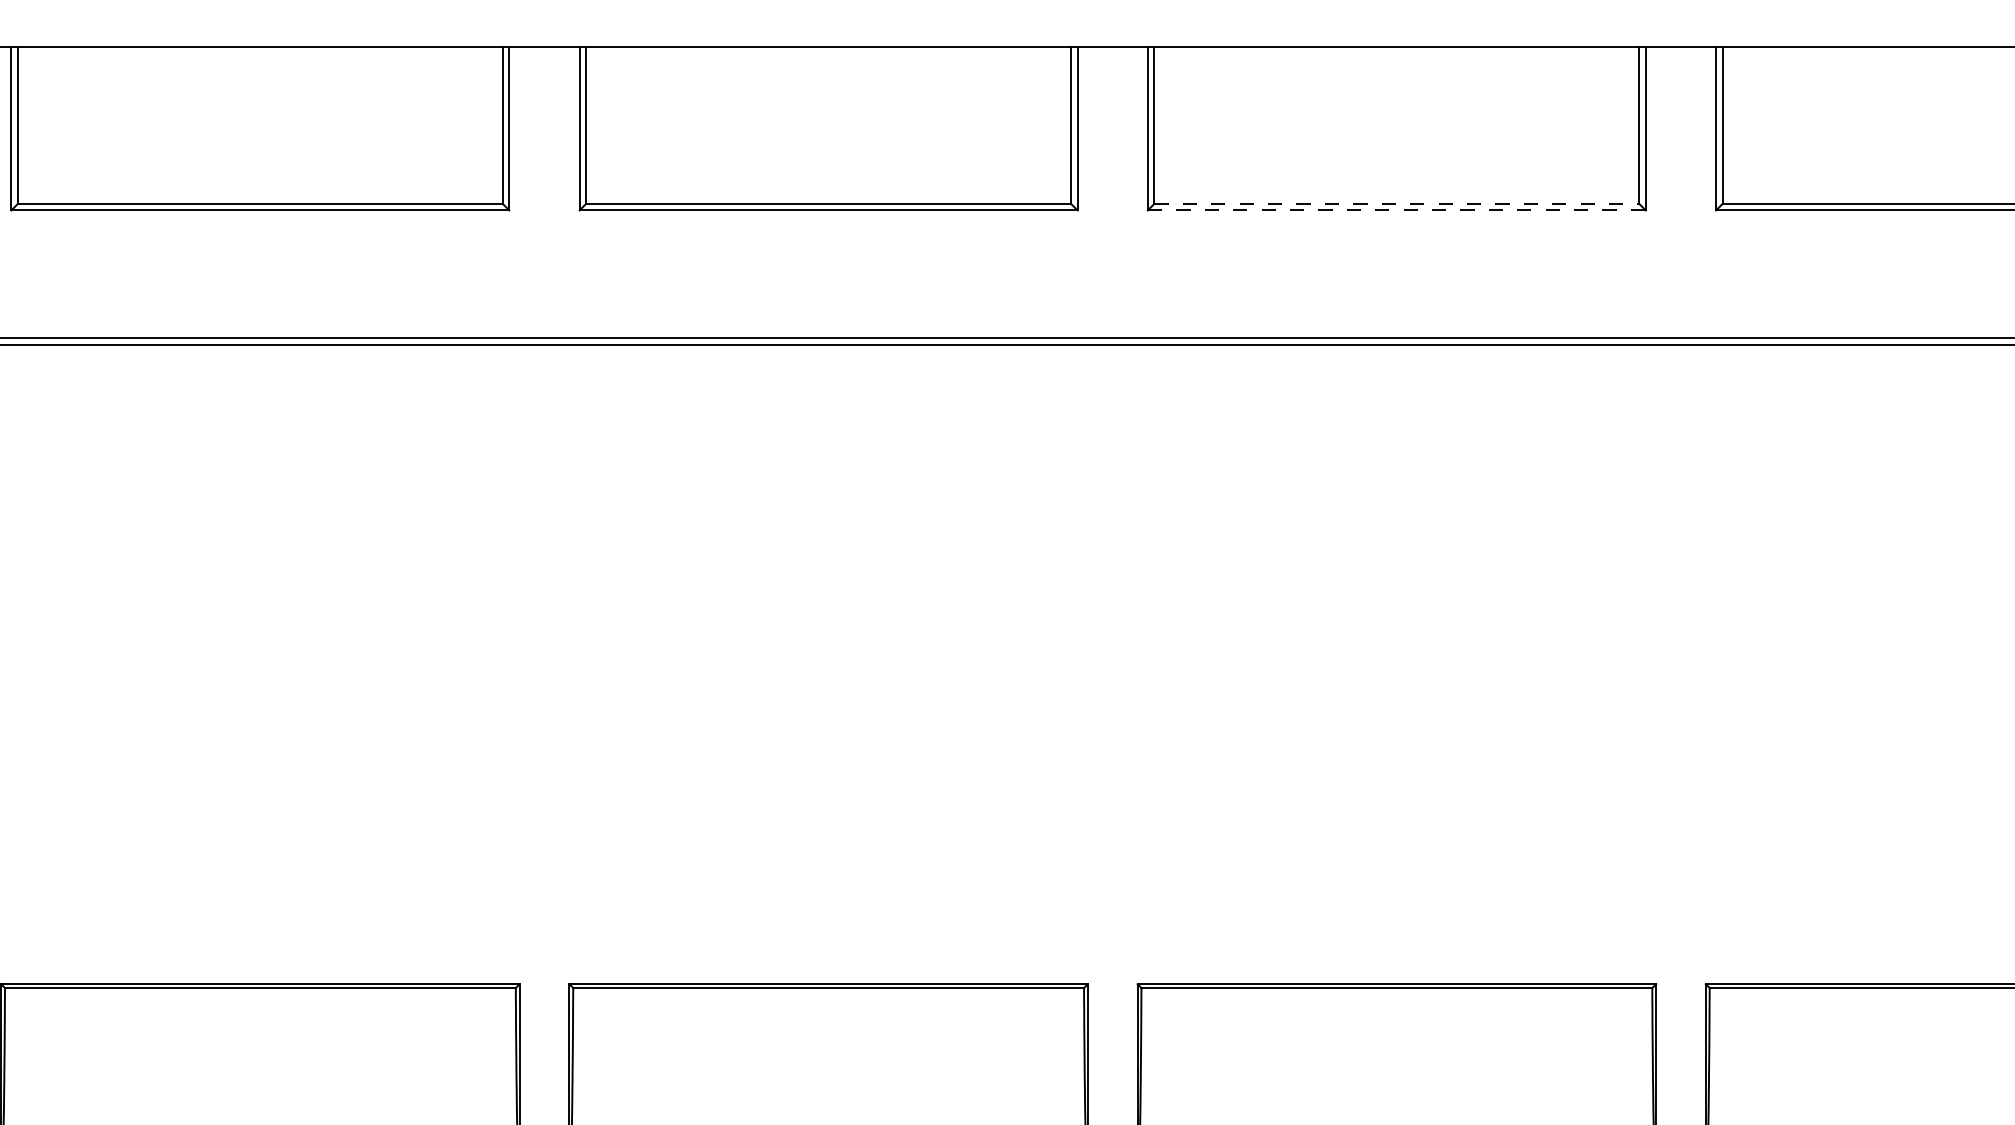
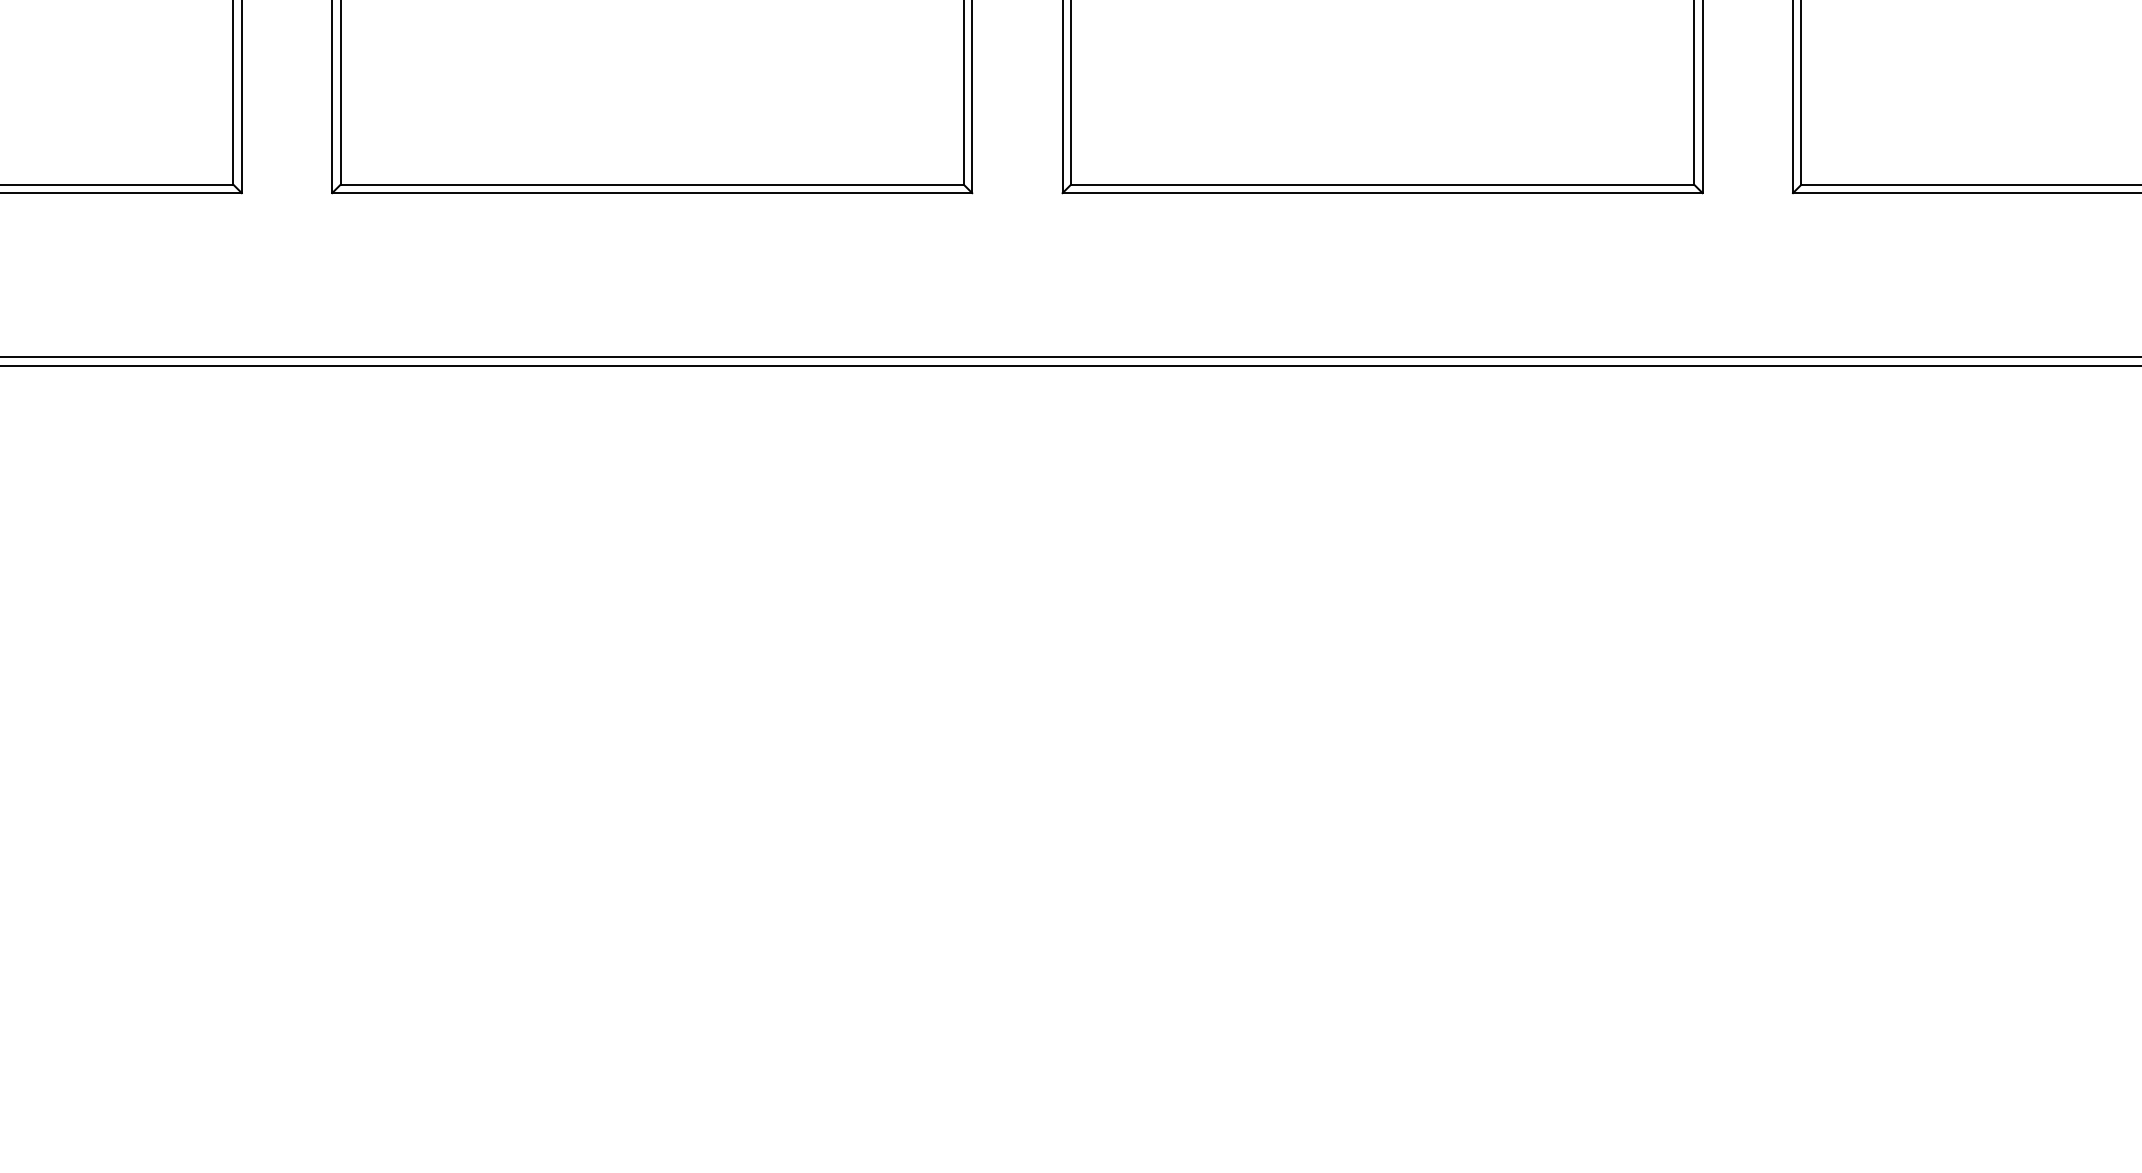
line: (1397, 203) -> (1383, 184), dashed -> solid
line: (1396, 210) -> (1382, 193), dashed -> solid

